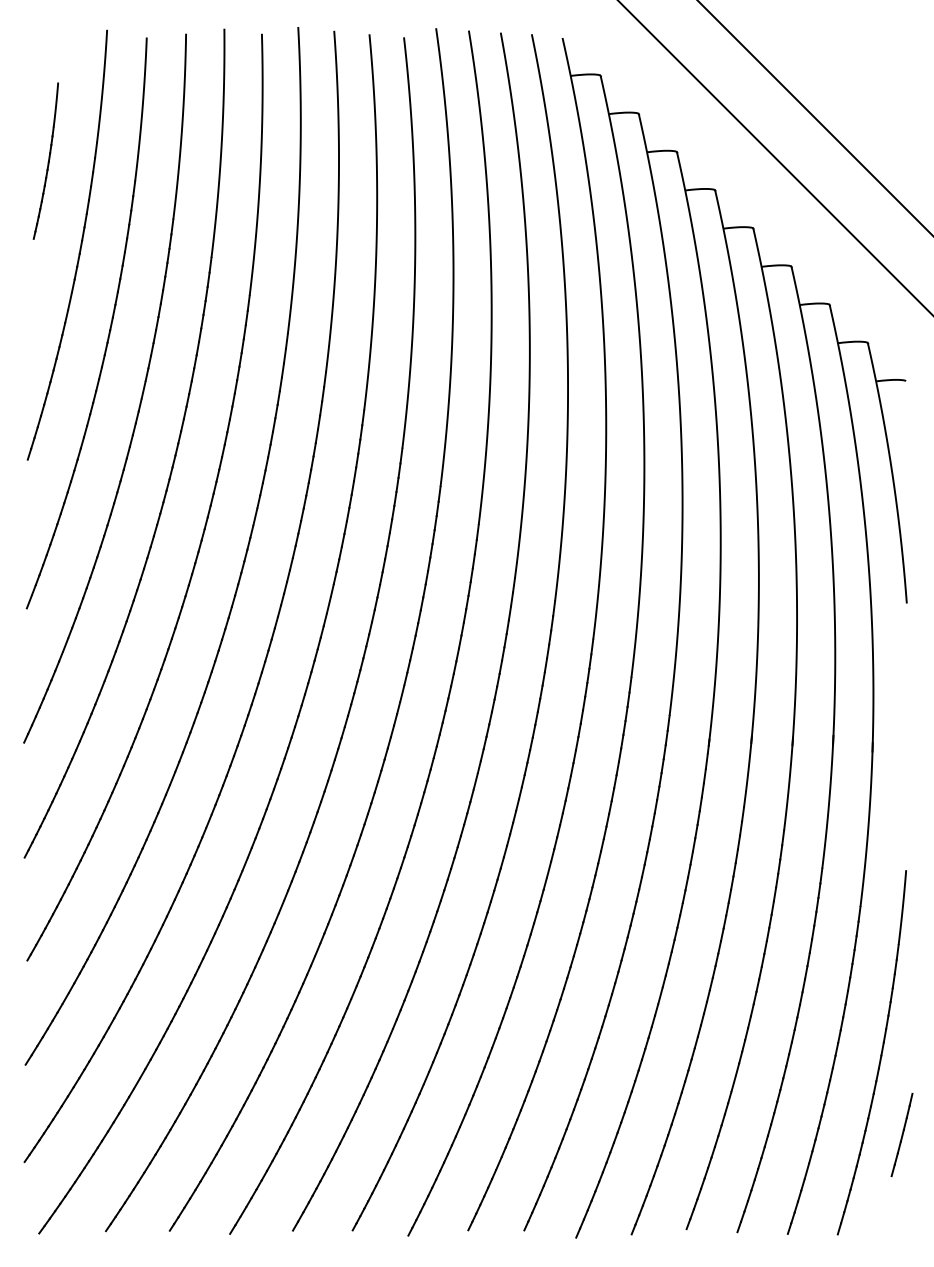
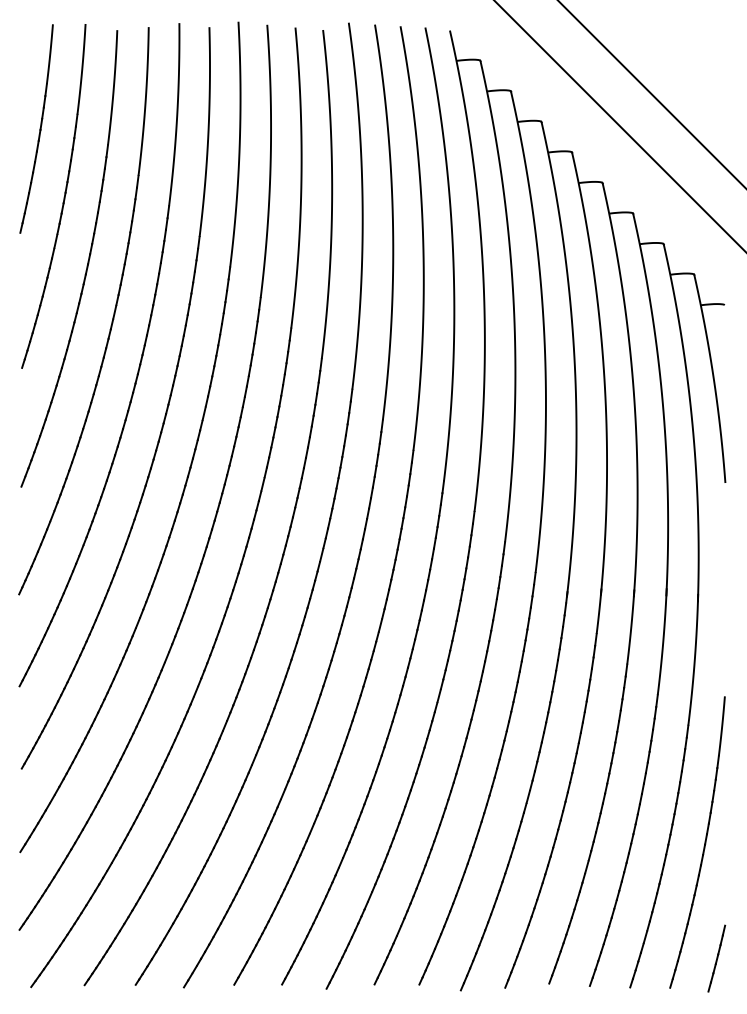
part: (45, 160) -> (36, 128), size x1.67
line: (901, 1134) -> (716, 958), moved

